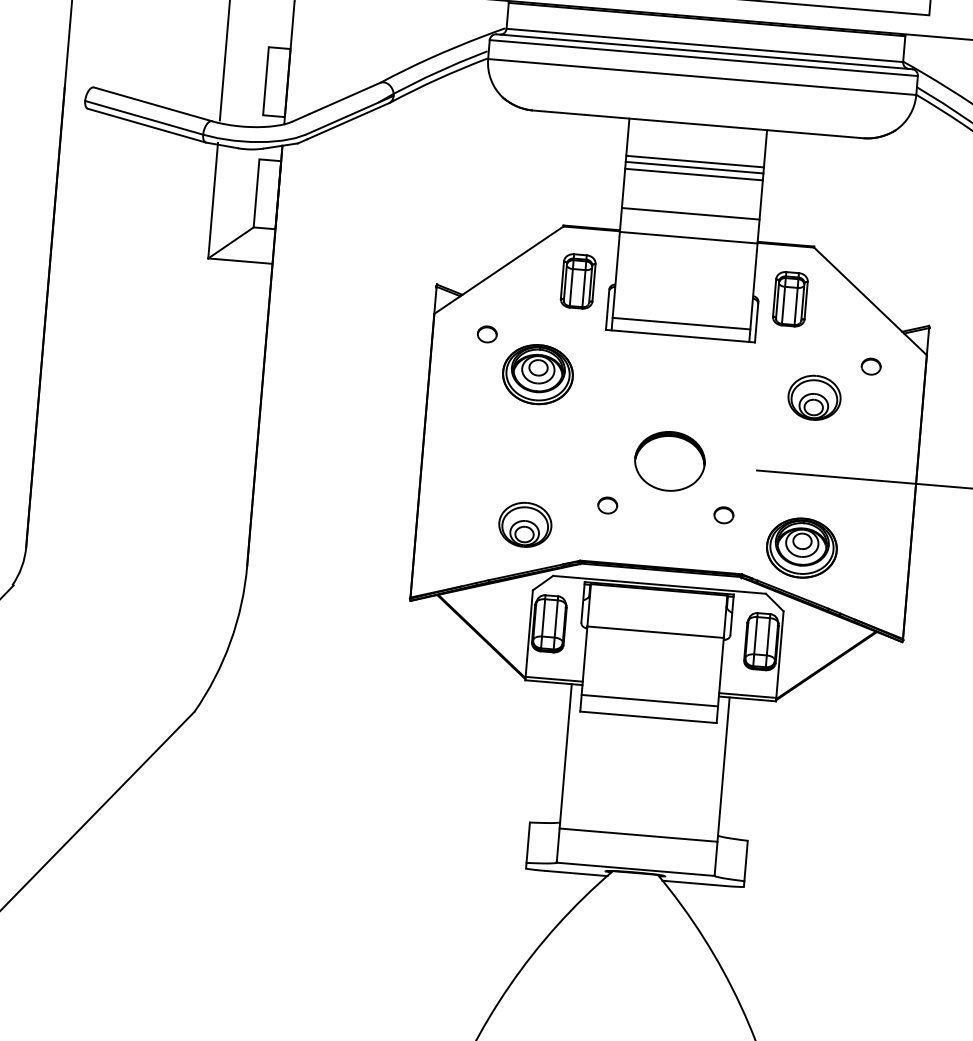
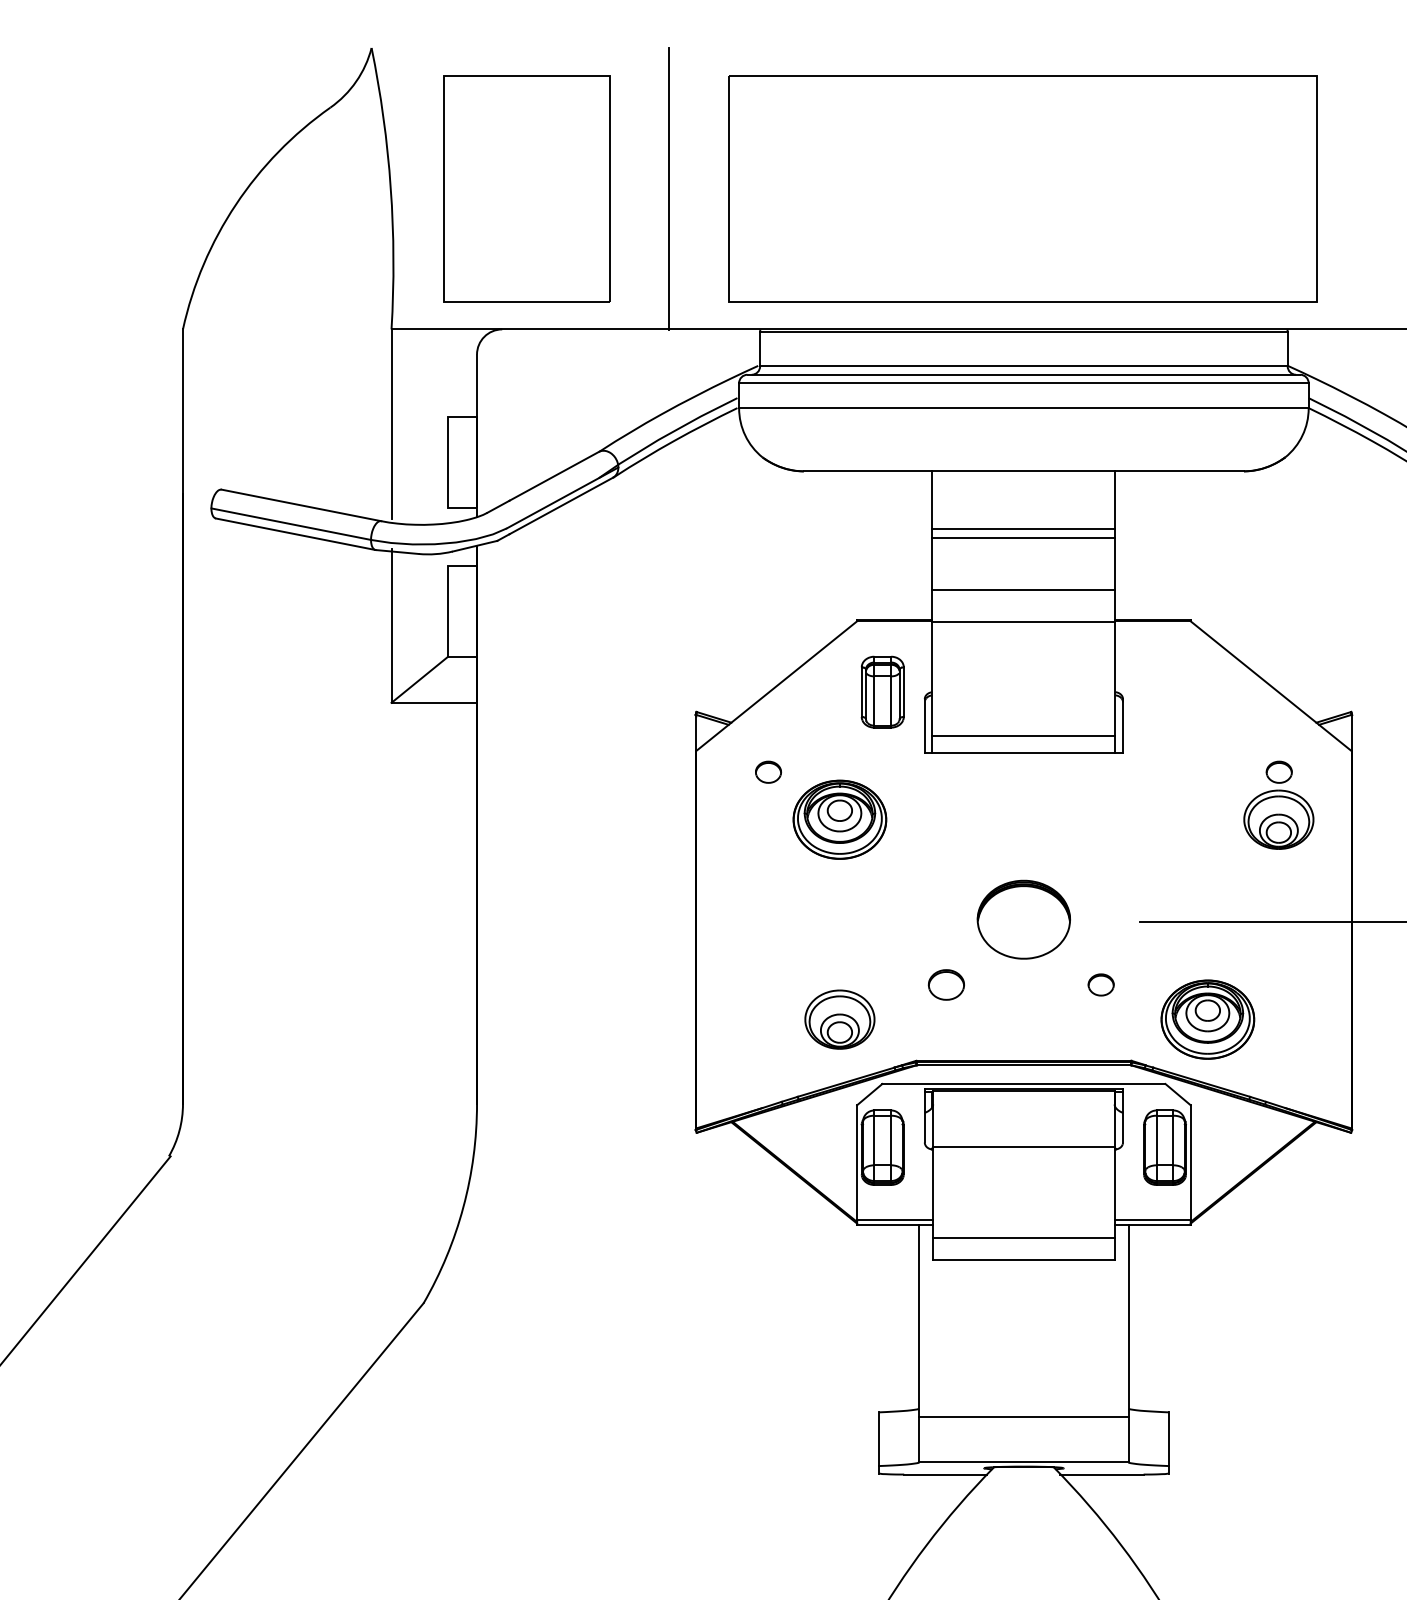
line: (694, 161) -> (1023, 520), removed
part: (790, 298) -> (1164, 691), removed
part: (814, 397) -> (1278, 819), moved
part: (607, 505) -> (946, 984), size x1.4

